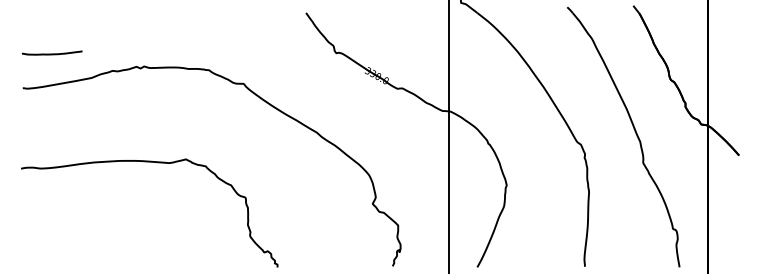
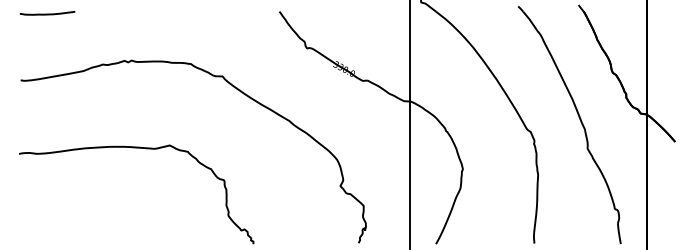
curve: (52, 53) -> (47, 13), moved

